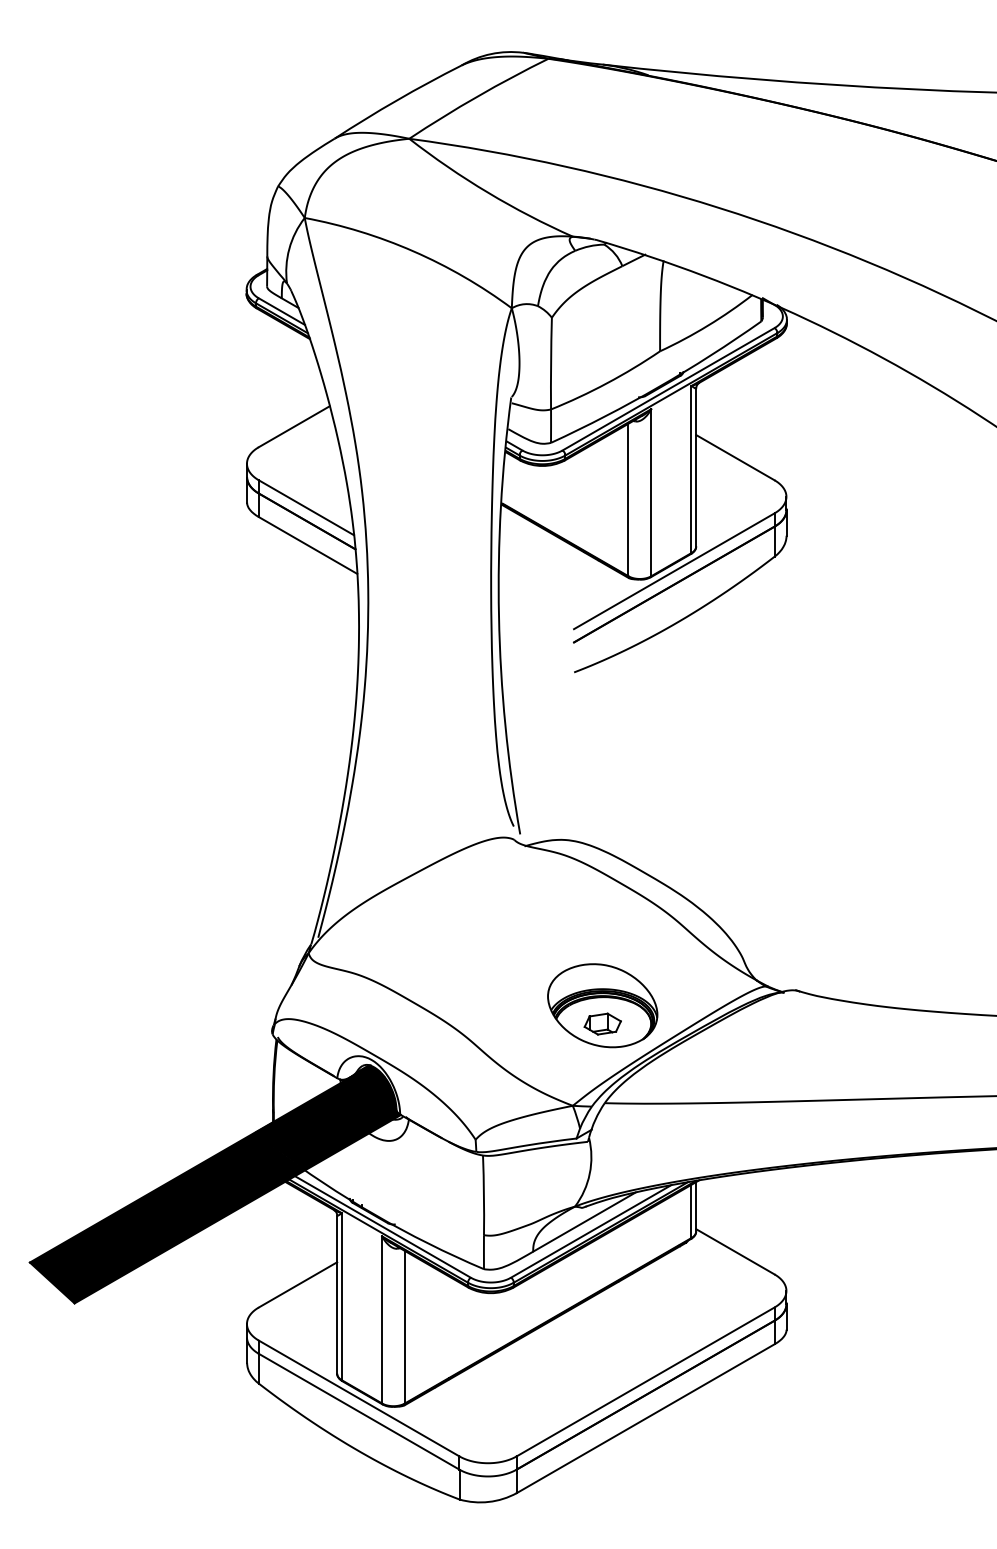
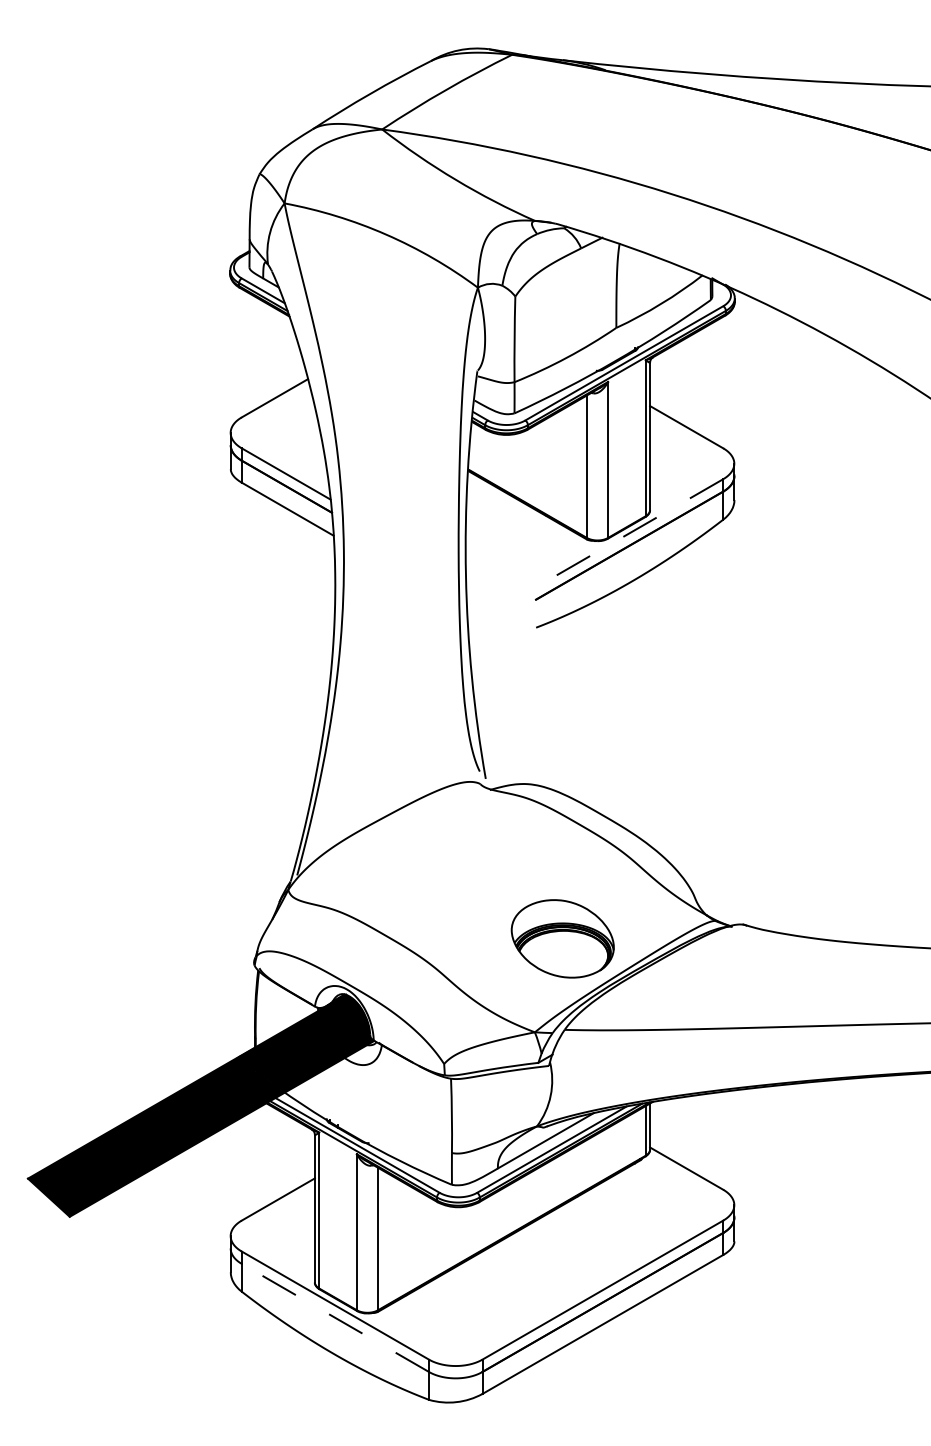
line: (674, 571) -> (629, 533), solid -> dashed
part: (602, 1023) -> (562, 955), removed
line: (358, 1411) -> (334, 1317), solid -> dashed

